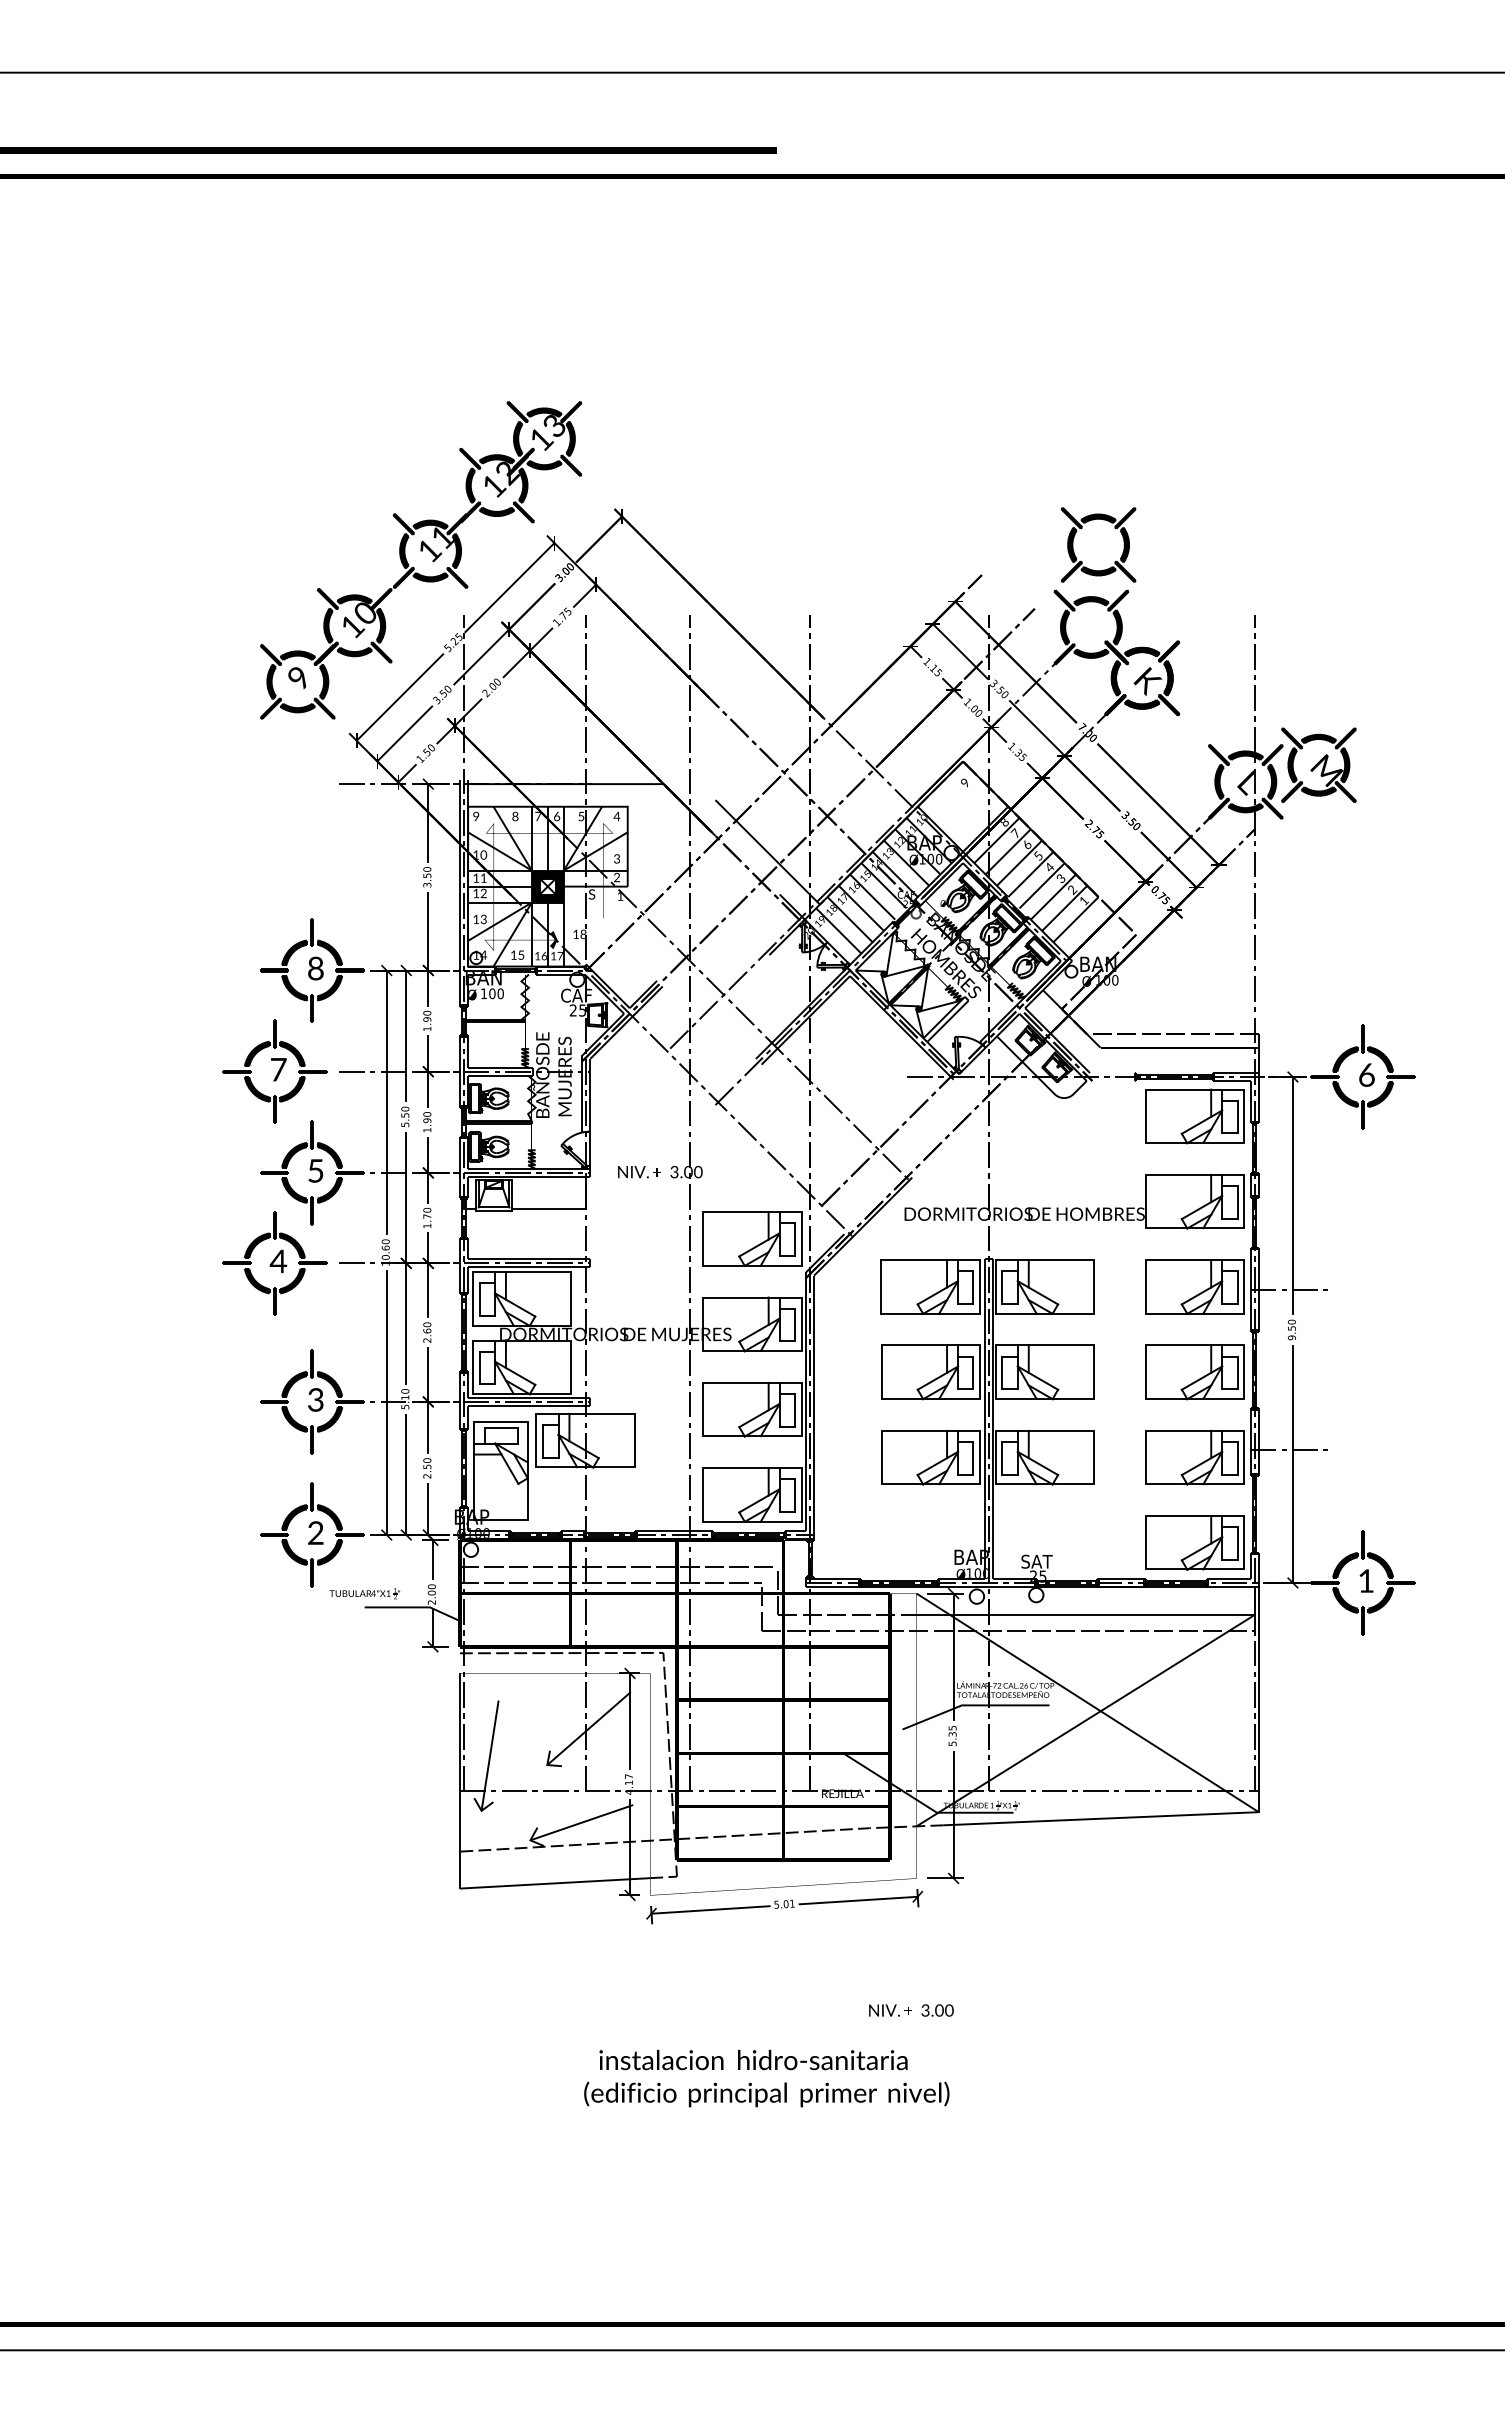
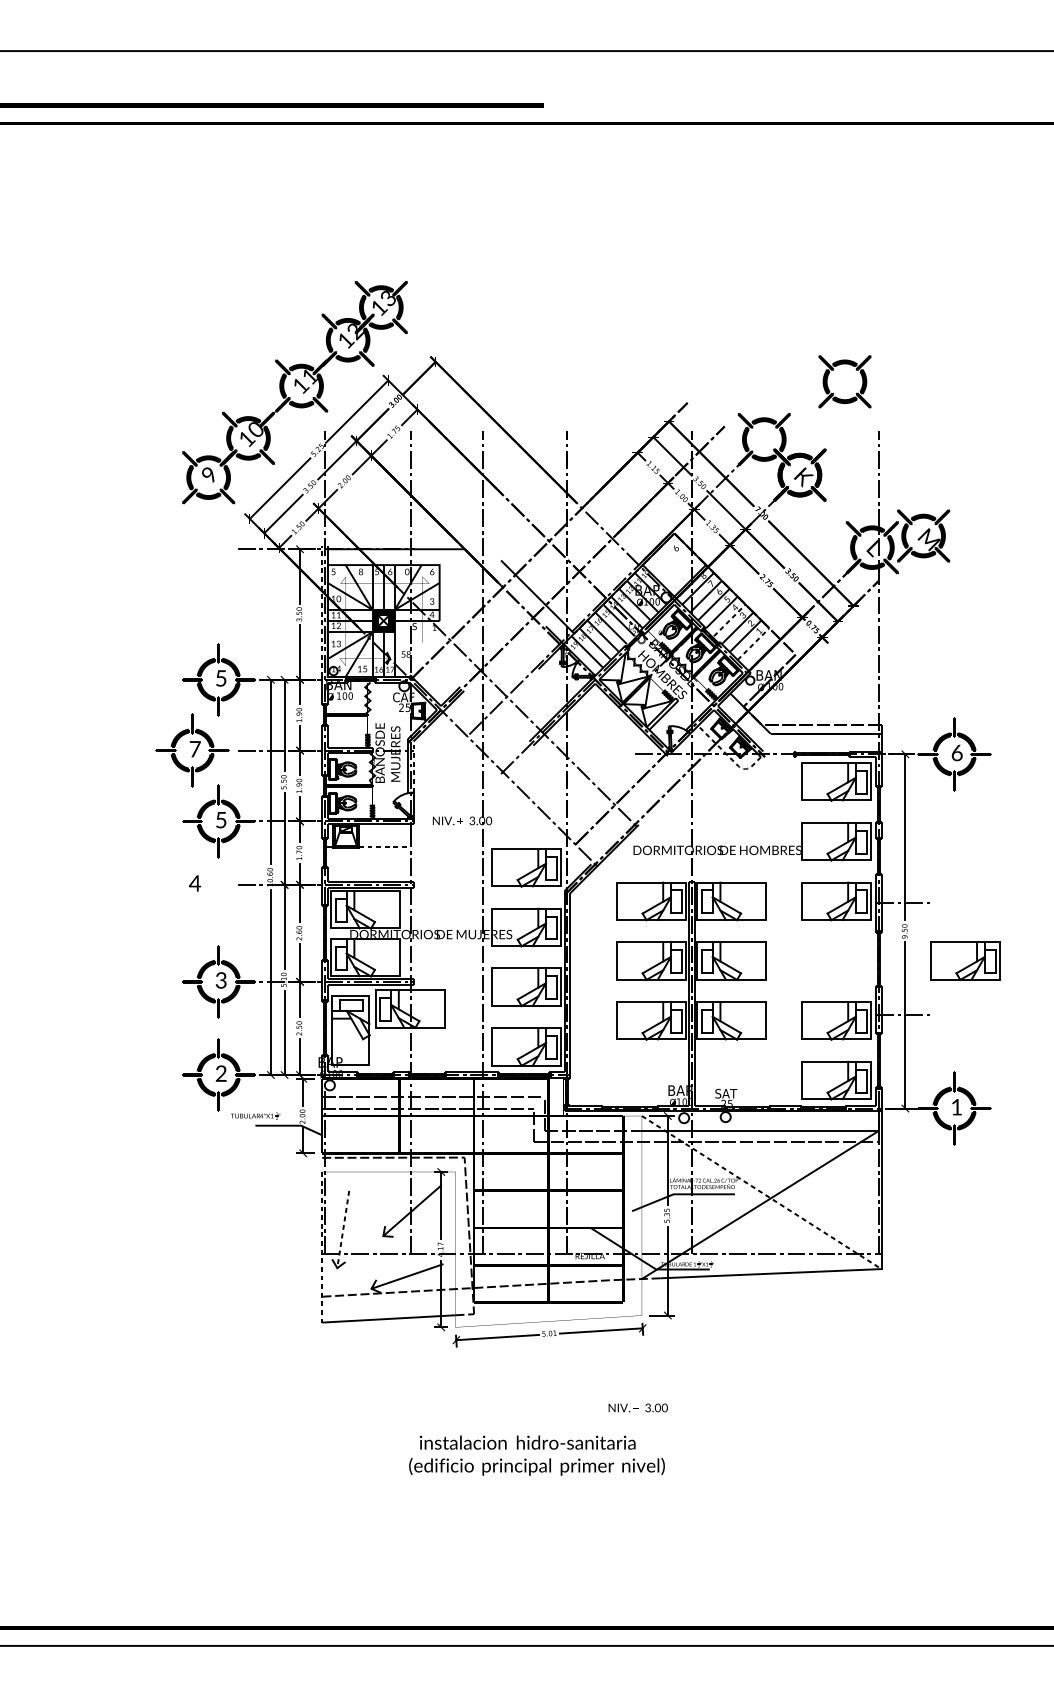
part: (1082, 528) -> (833, 370), moved
text: (965, 782) -> (676, 548), 9 -> 6
text: (476, 816) -> (333, 571), 9 -> 5
text: (538, 816) -> (377, 571), 7 -> 5
text: (581, 816) -> (407, 571), 5 -> 0
text: (616, 816) -> (431, 571), 4 -> 6
line: (459, 872) -> (321, 611), solid -> dashed
text: (616, 877) -> (431, 614), 2 -> 4
line: (1042, 885) -> (730, 620), solid -> dashed
line: (1076, 919) -> (753, 644), solid -> dashed
text: (575, 933) -> (403, 653), 18 -> 58
text: (315, 968) -> (221, 678), 8 -> 5
line: (1044, 1083) -> (731, 758), solid -> dashed
line: (590, 1094) -> (413, 766), solid -> dashed
line: (549, 1208) -> (384, 846), solid -> dashed
part: (251, 1263) -> (176, 884), removed
part: (1194, 1372) -> (965, 961), moved
line: (1088, 1703) -> (762, 1192), solid -> dashed
line: (490, 1755) -> (343, 1229), solid -> dashed
line: (459, 1781) -> (321, 1247), solid -> dashed

